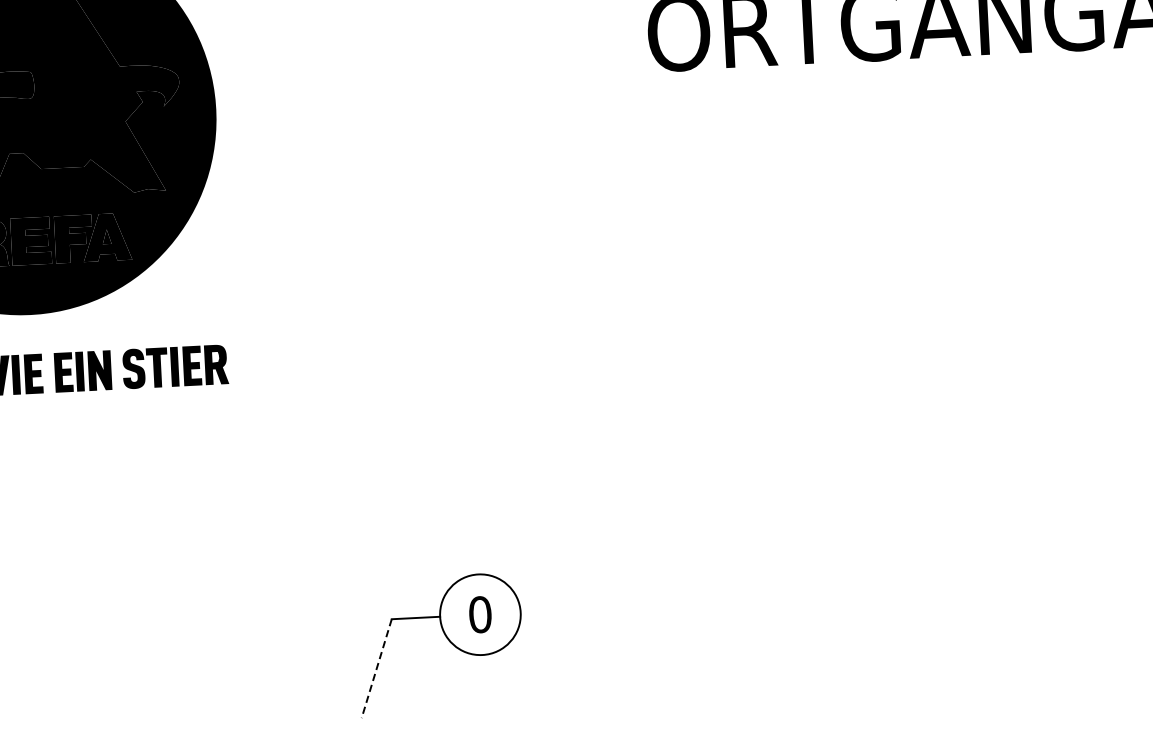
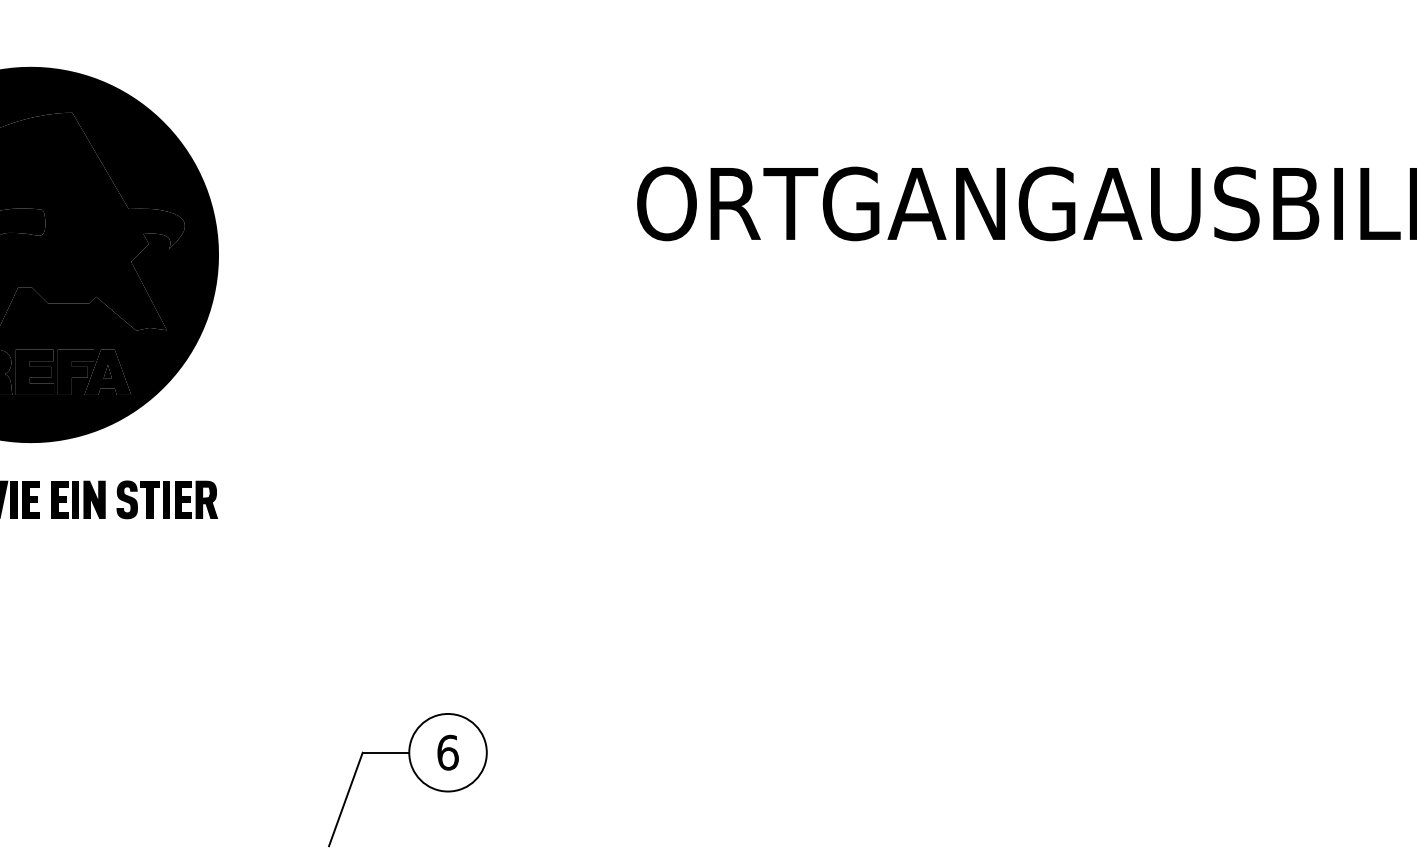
text: (479, 614) -> (447, 752), 0 -> 6
line: (376, 668) -> (345, 799), dashed -> solid

